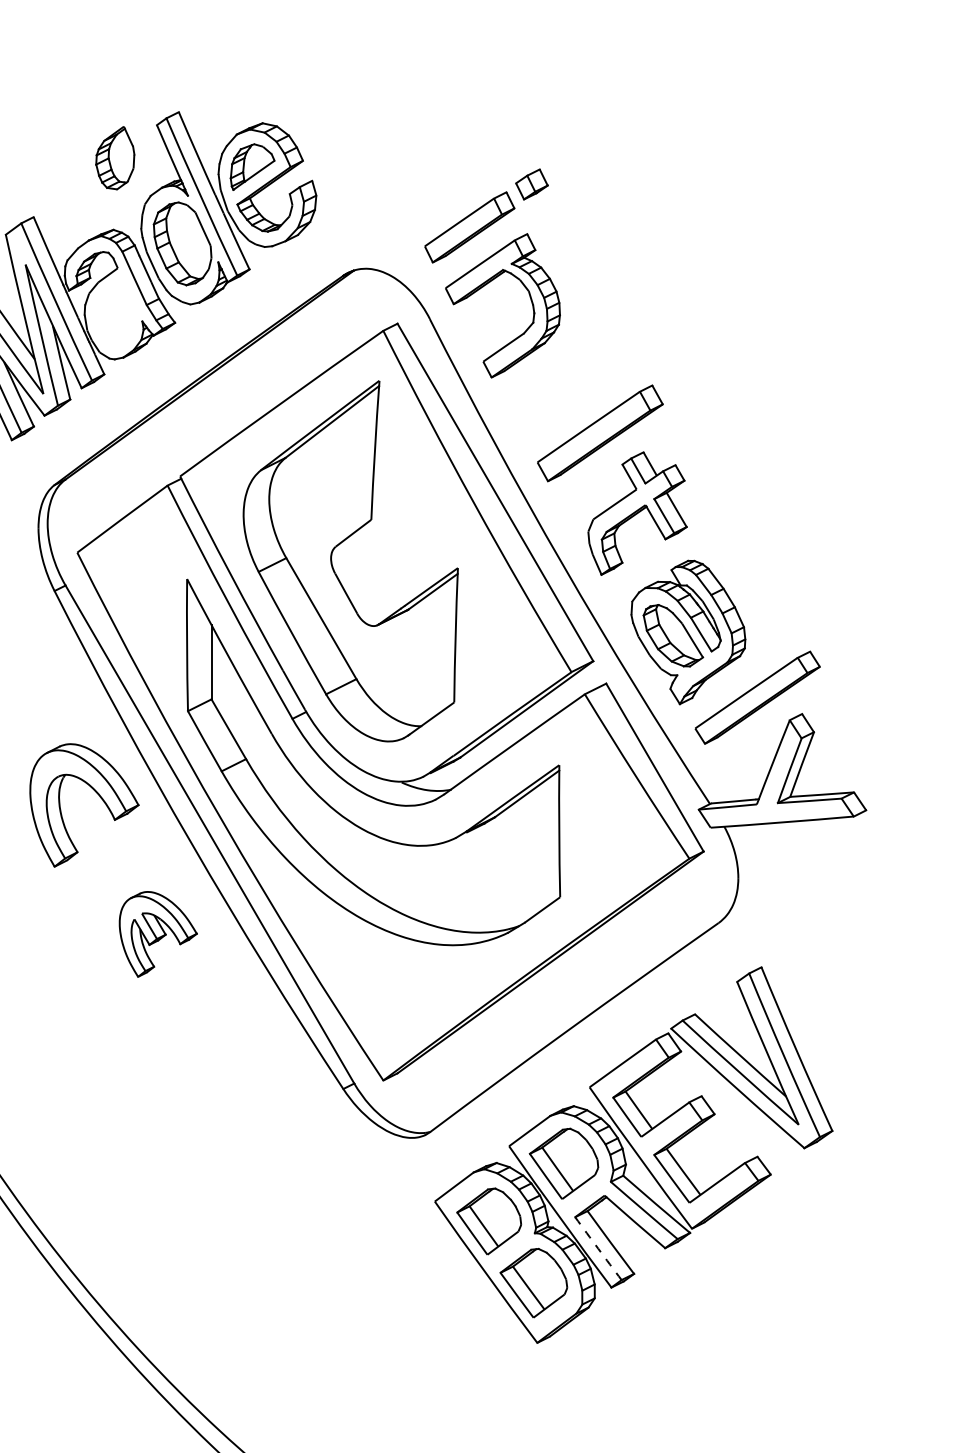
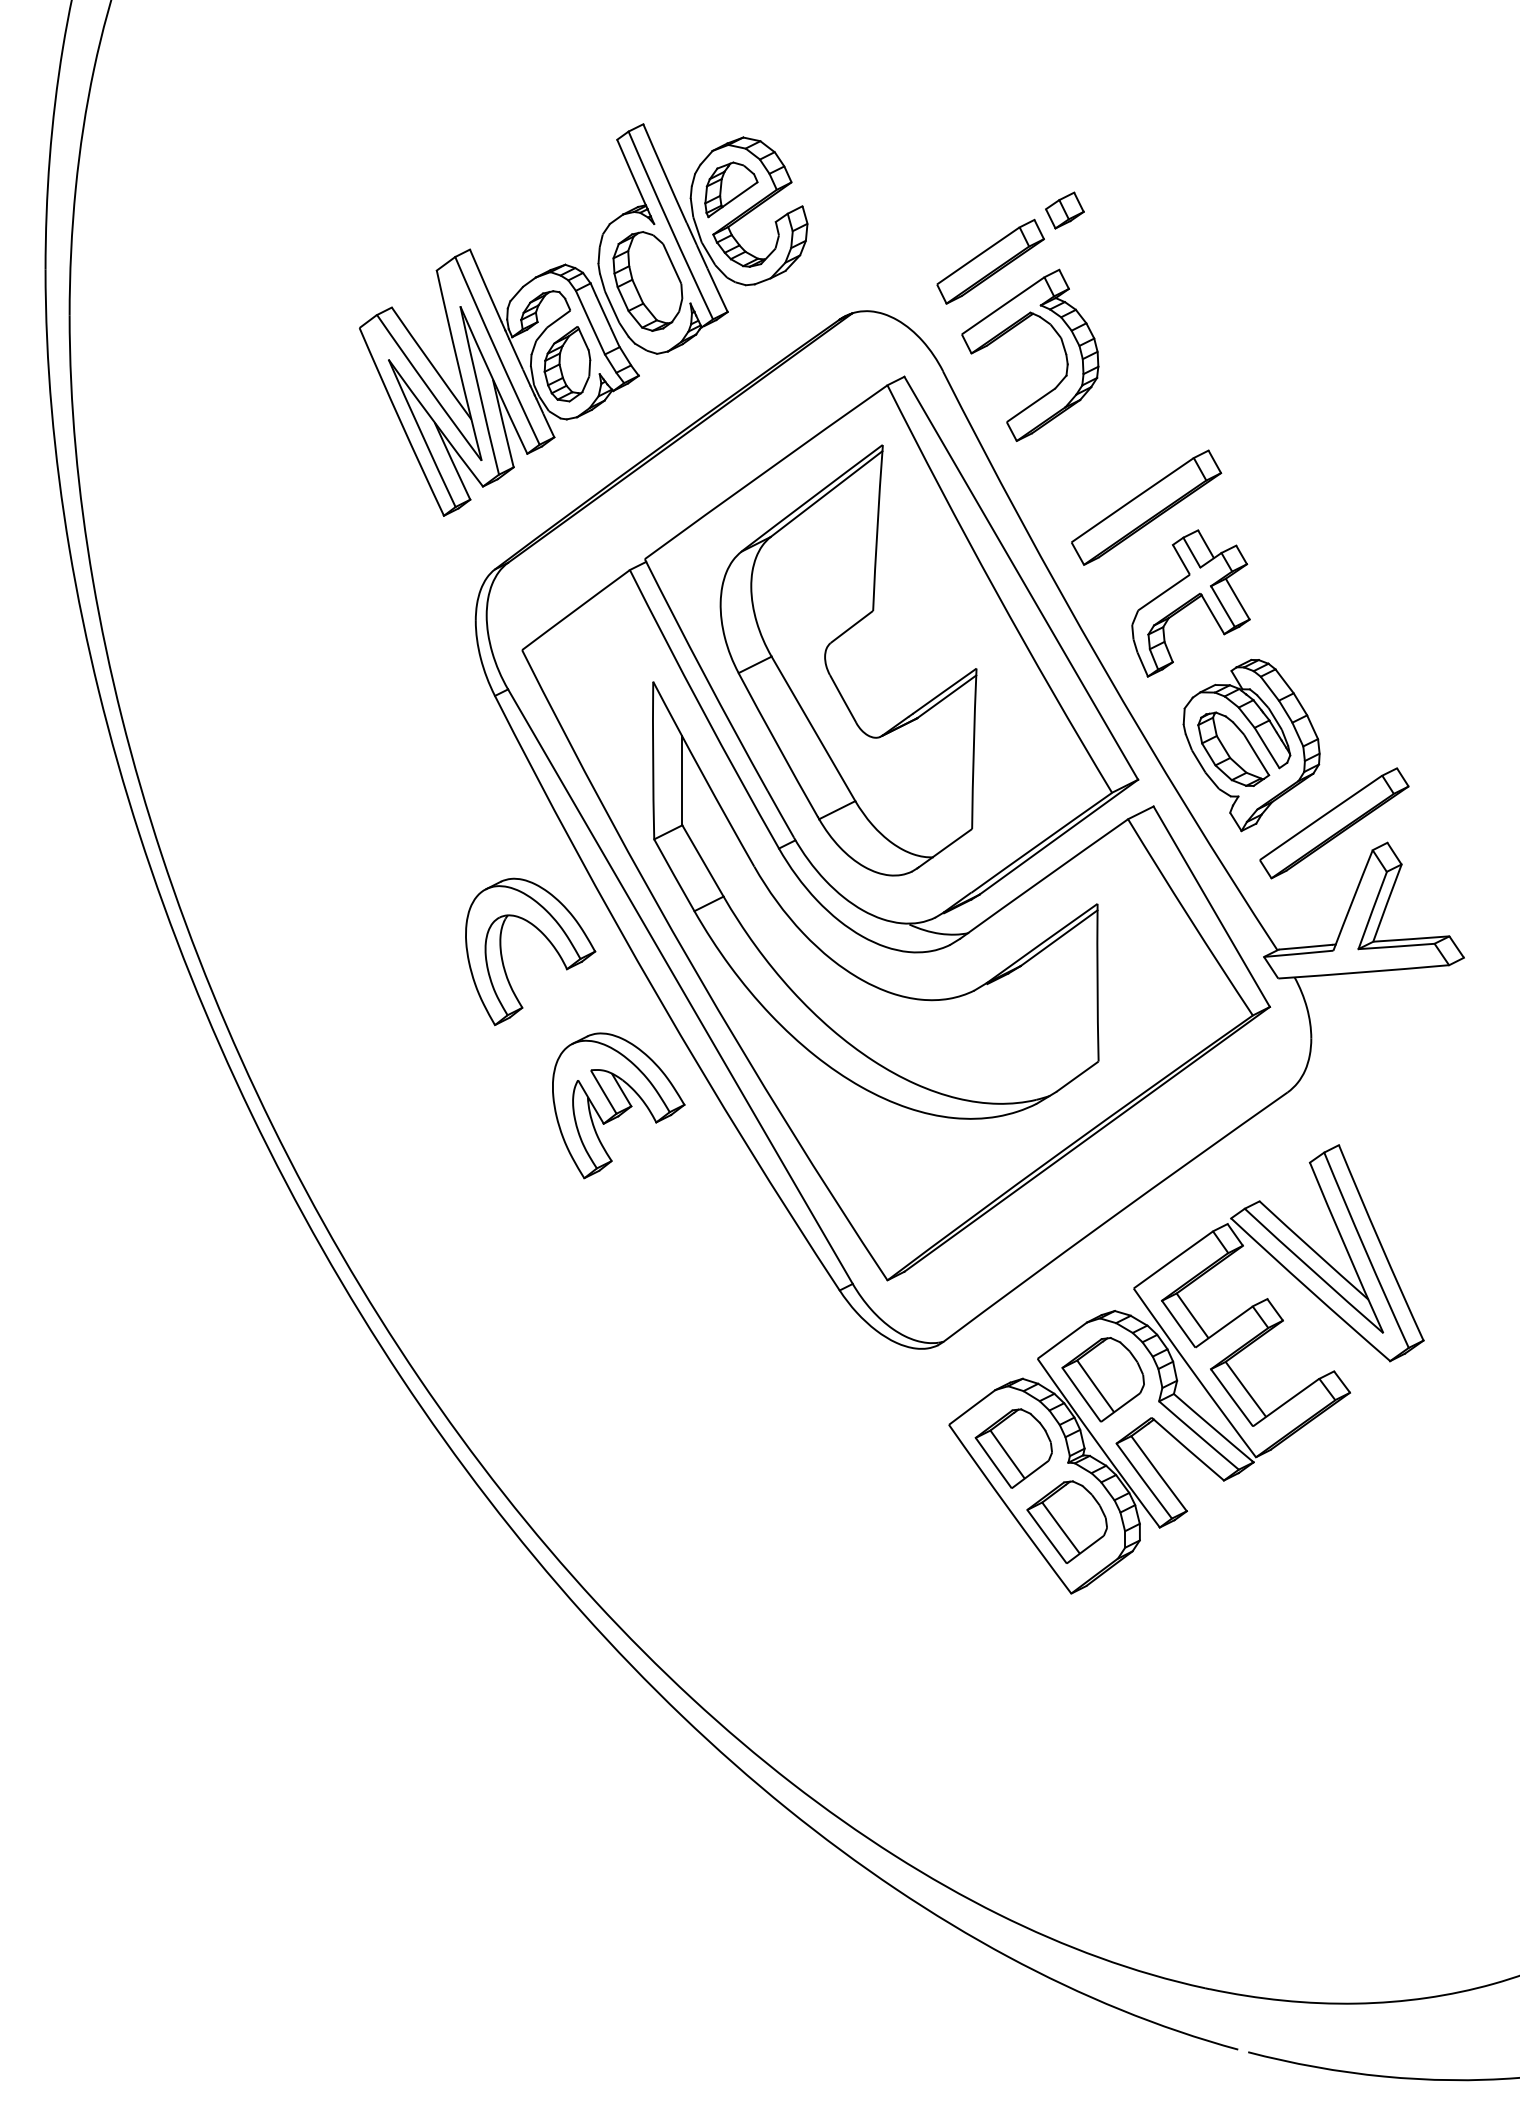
part: (115, 158) -> (567, 364), moved
part: (158, 934) -> (618, 1105), size x1.43
arc: (598, 1249) -> (1144, 1481), dashed -> solid

